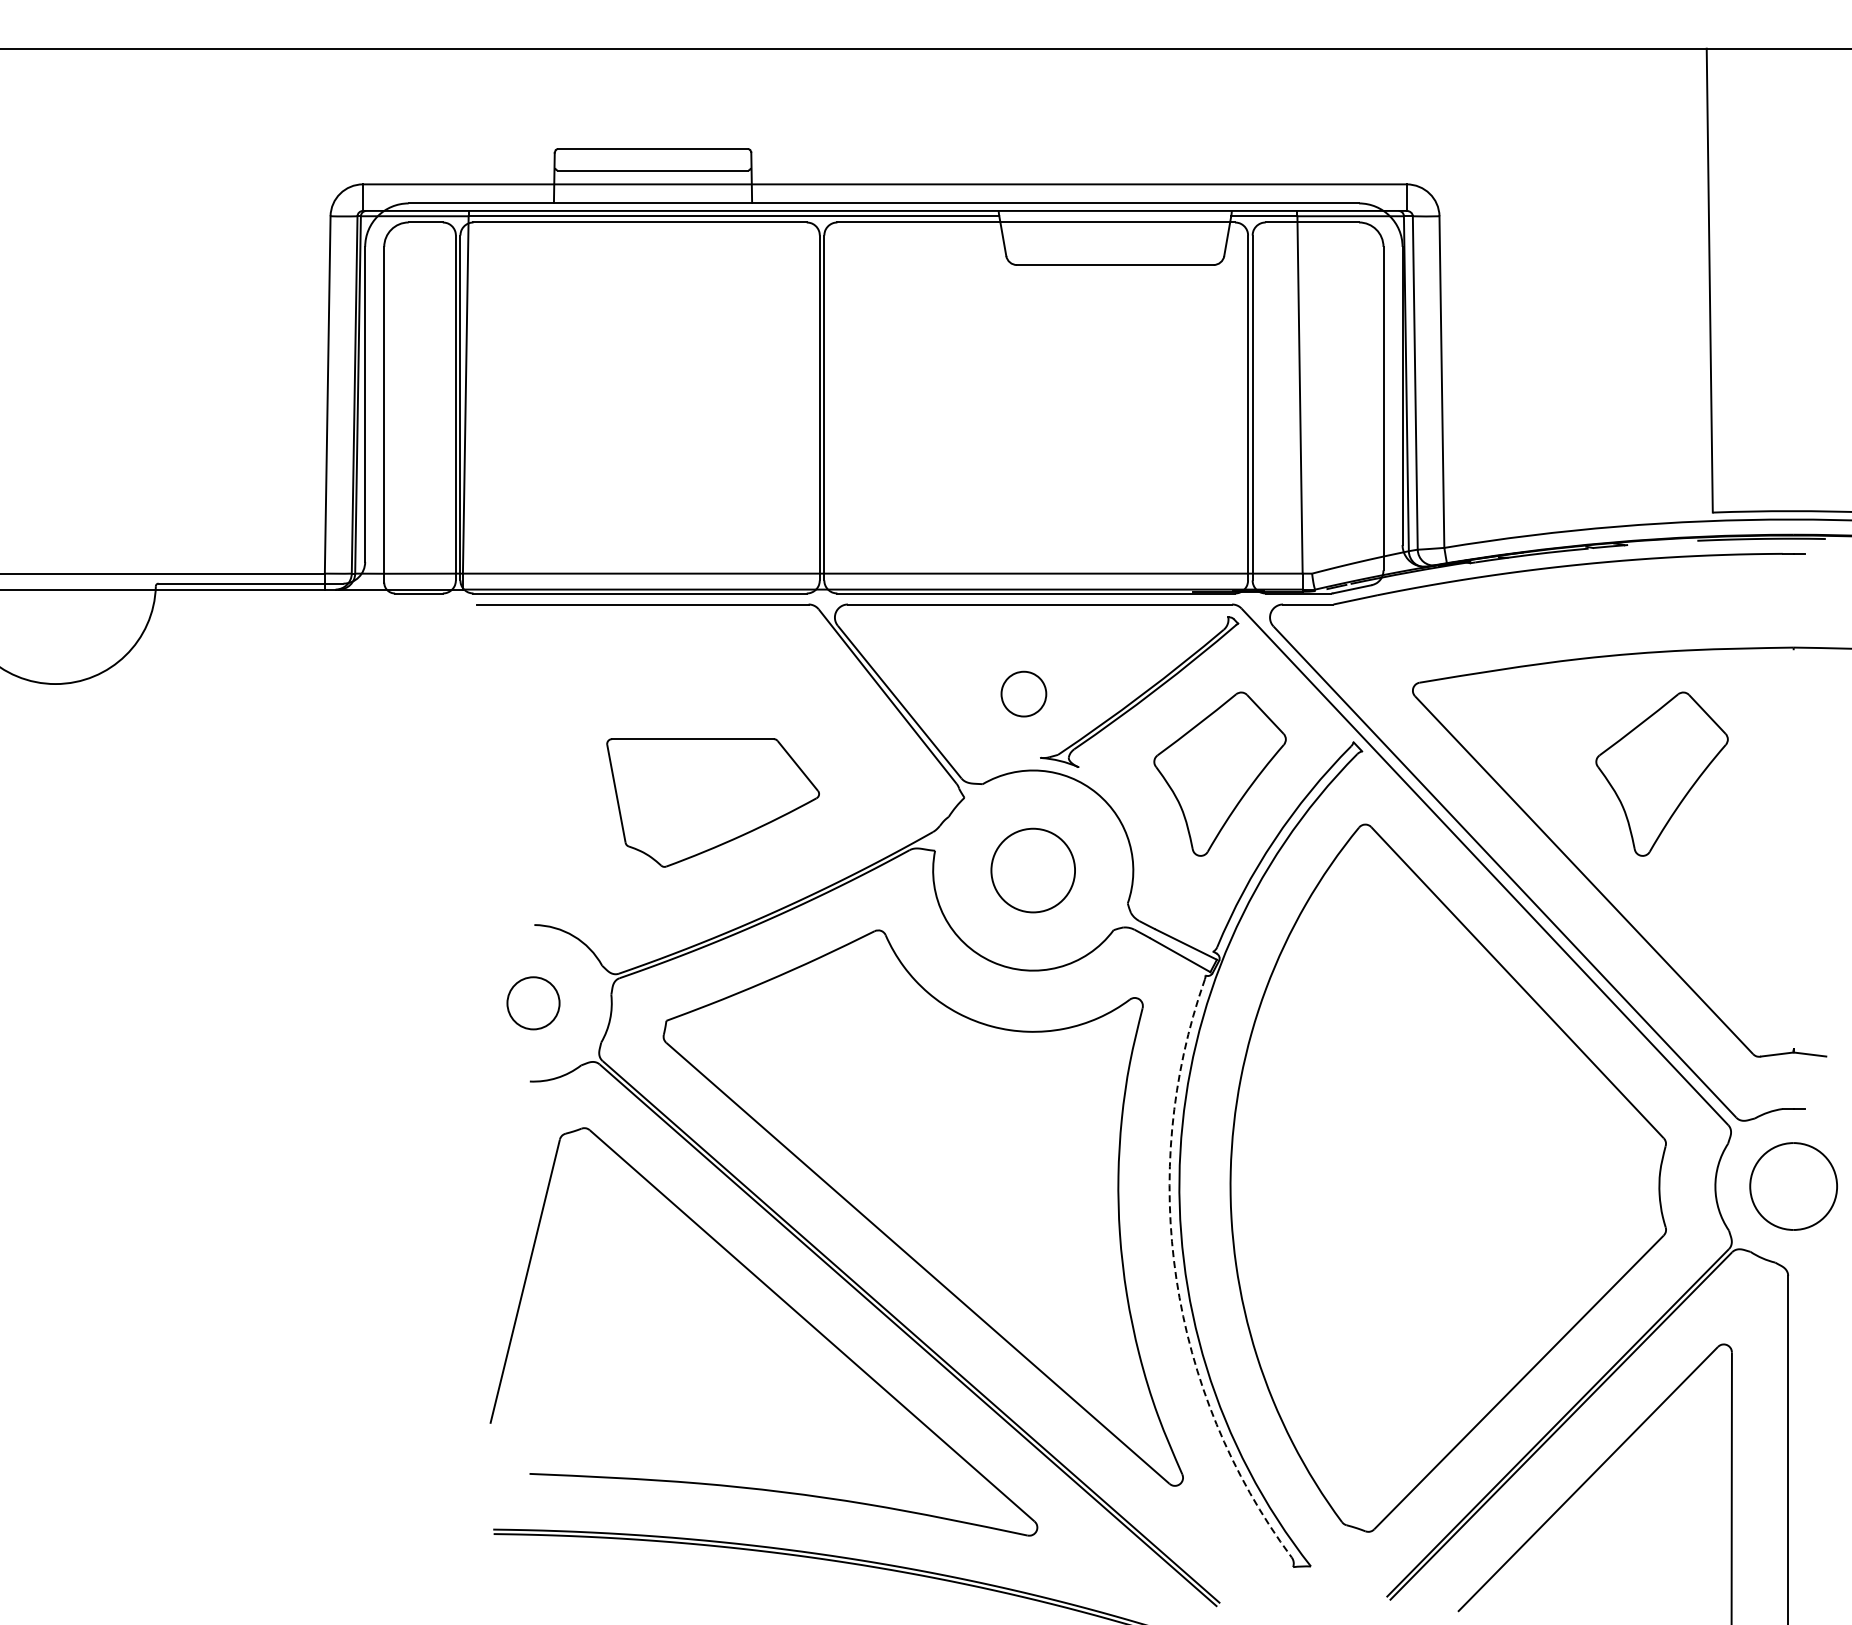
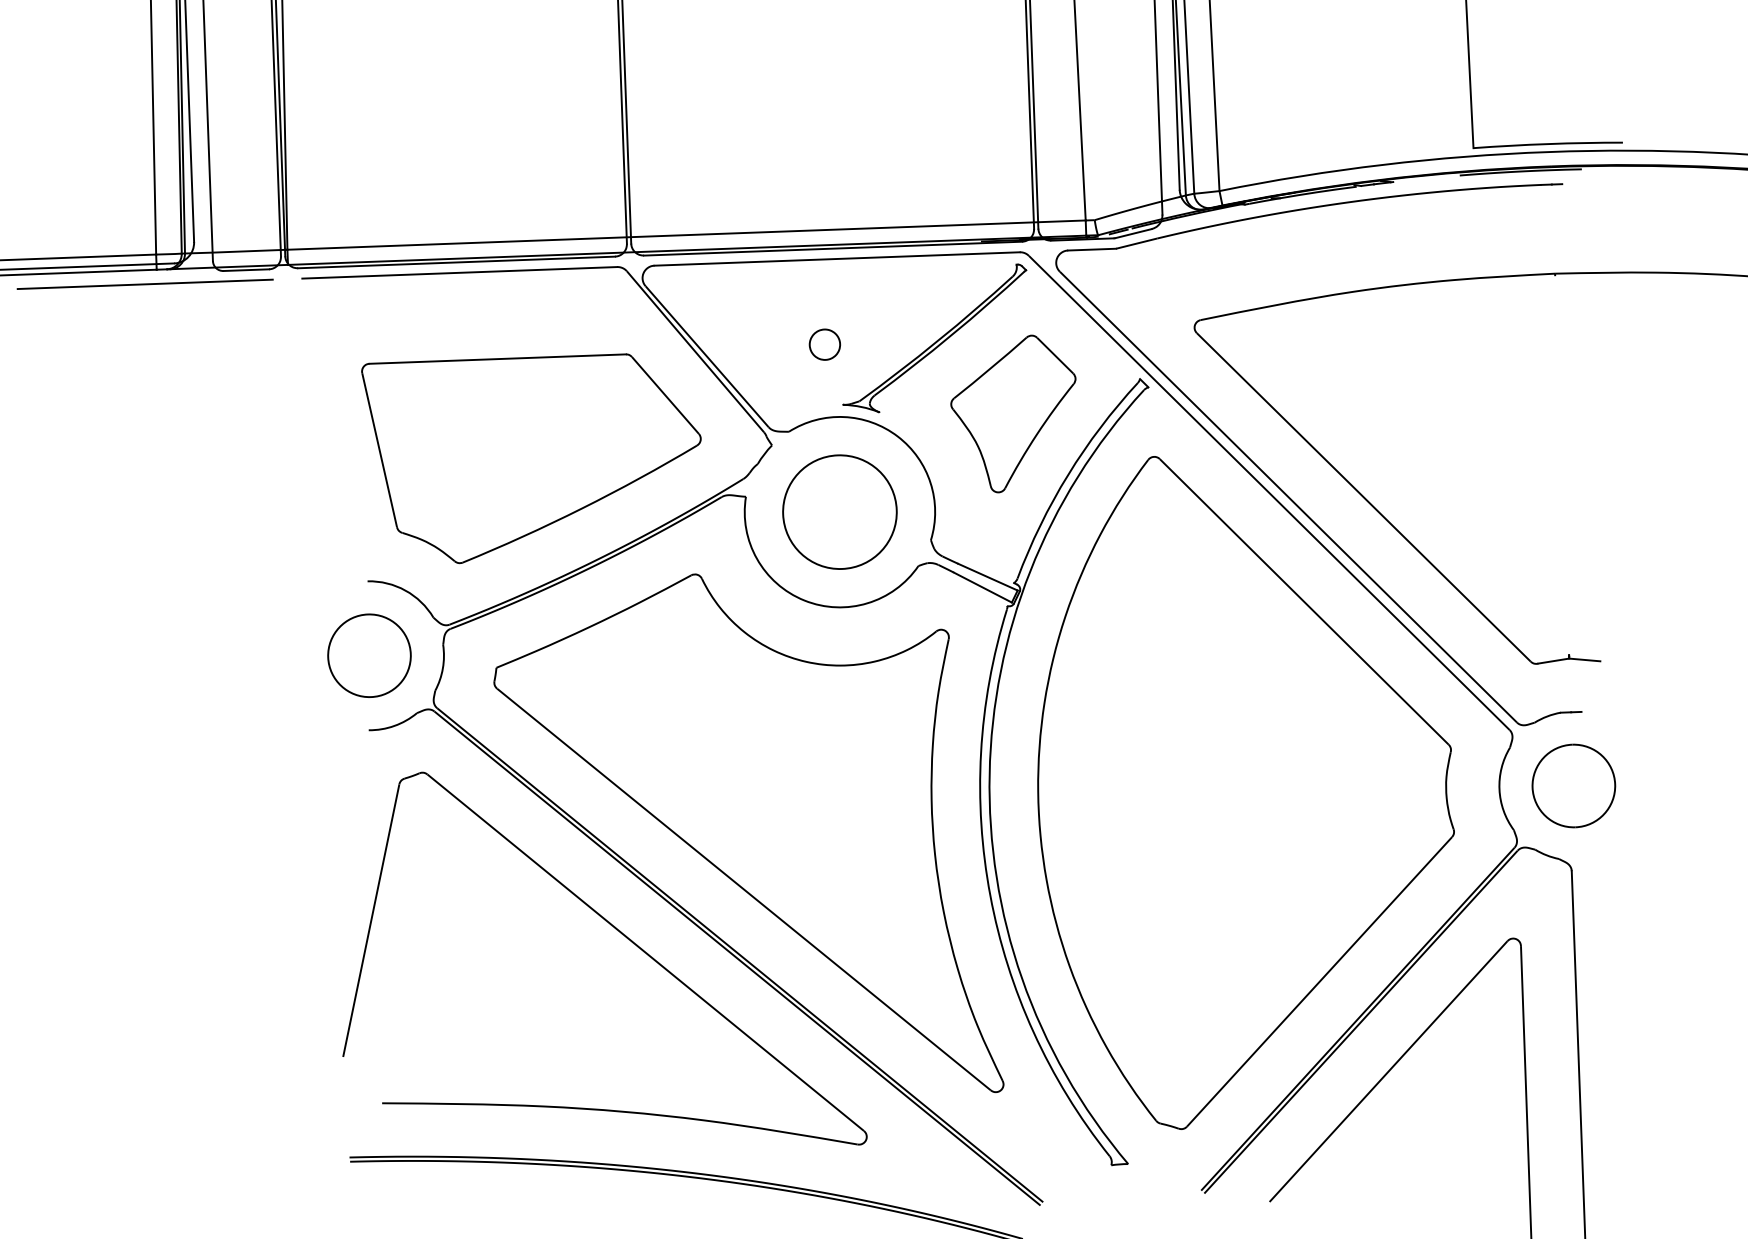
line: (312, 604) -> (145, 284), added
part: (1023, 693) -> (824, 344), size x0.71
part: (1661, 773) -> (1433, 397), removed
part: (712, 802) -> (532, 458), size x1.67
circle: (1033, 870) -> (840, 512), size x1.43
circle: (533, 1002) -> (369, 655), size x1.67
arc: (1176, 1279) -> (990, 895), dashed -> solid

